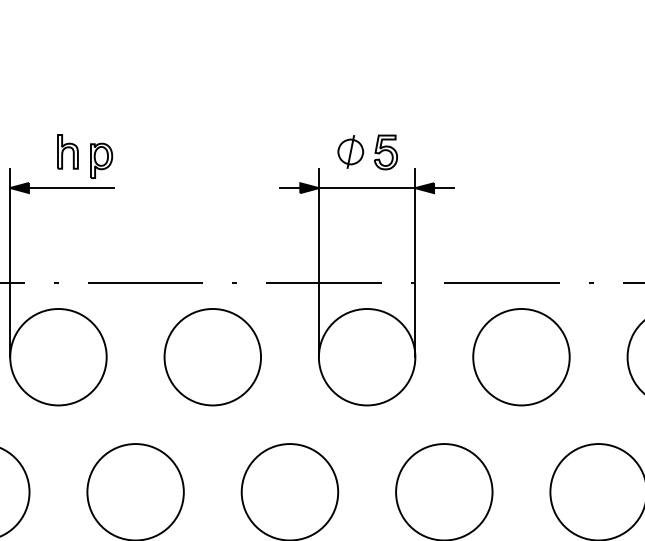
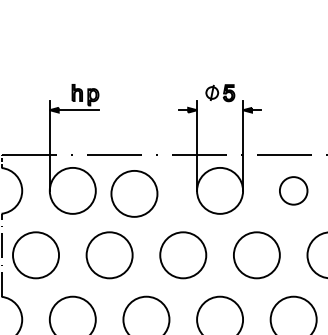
line: (368, 188) -> (220, 110), removed
circle: (212, 356) -> (134, 193), moved
circle: (521, 356) -> (293, 190), size x0.6

